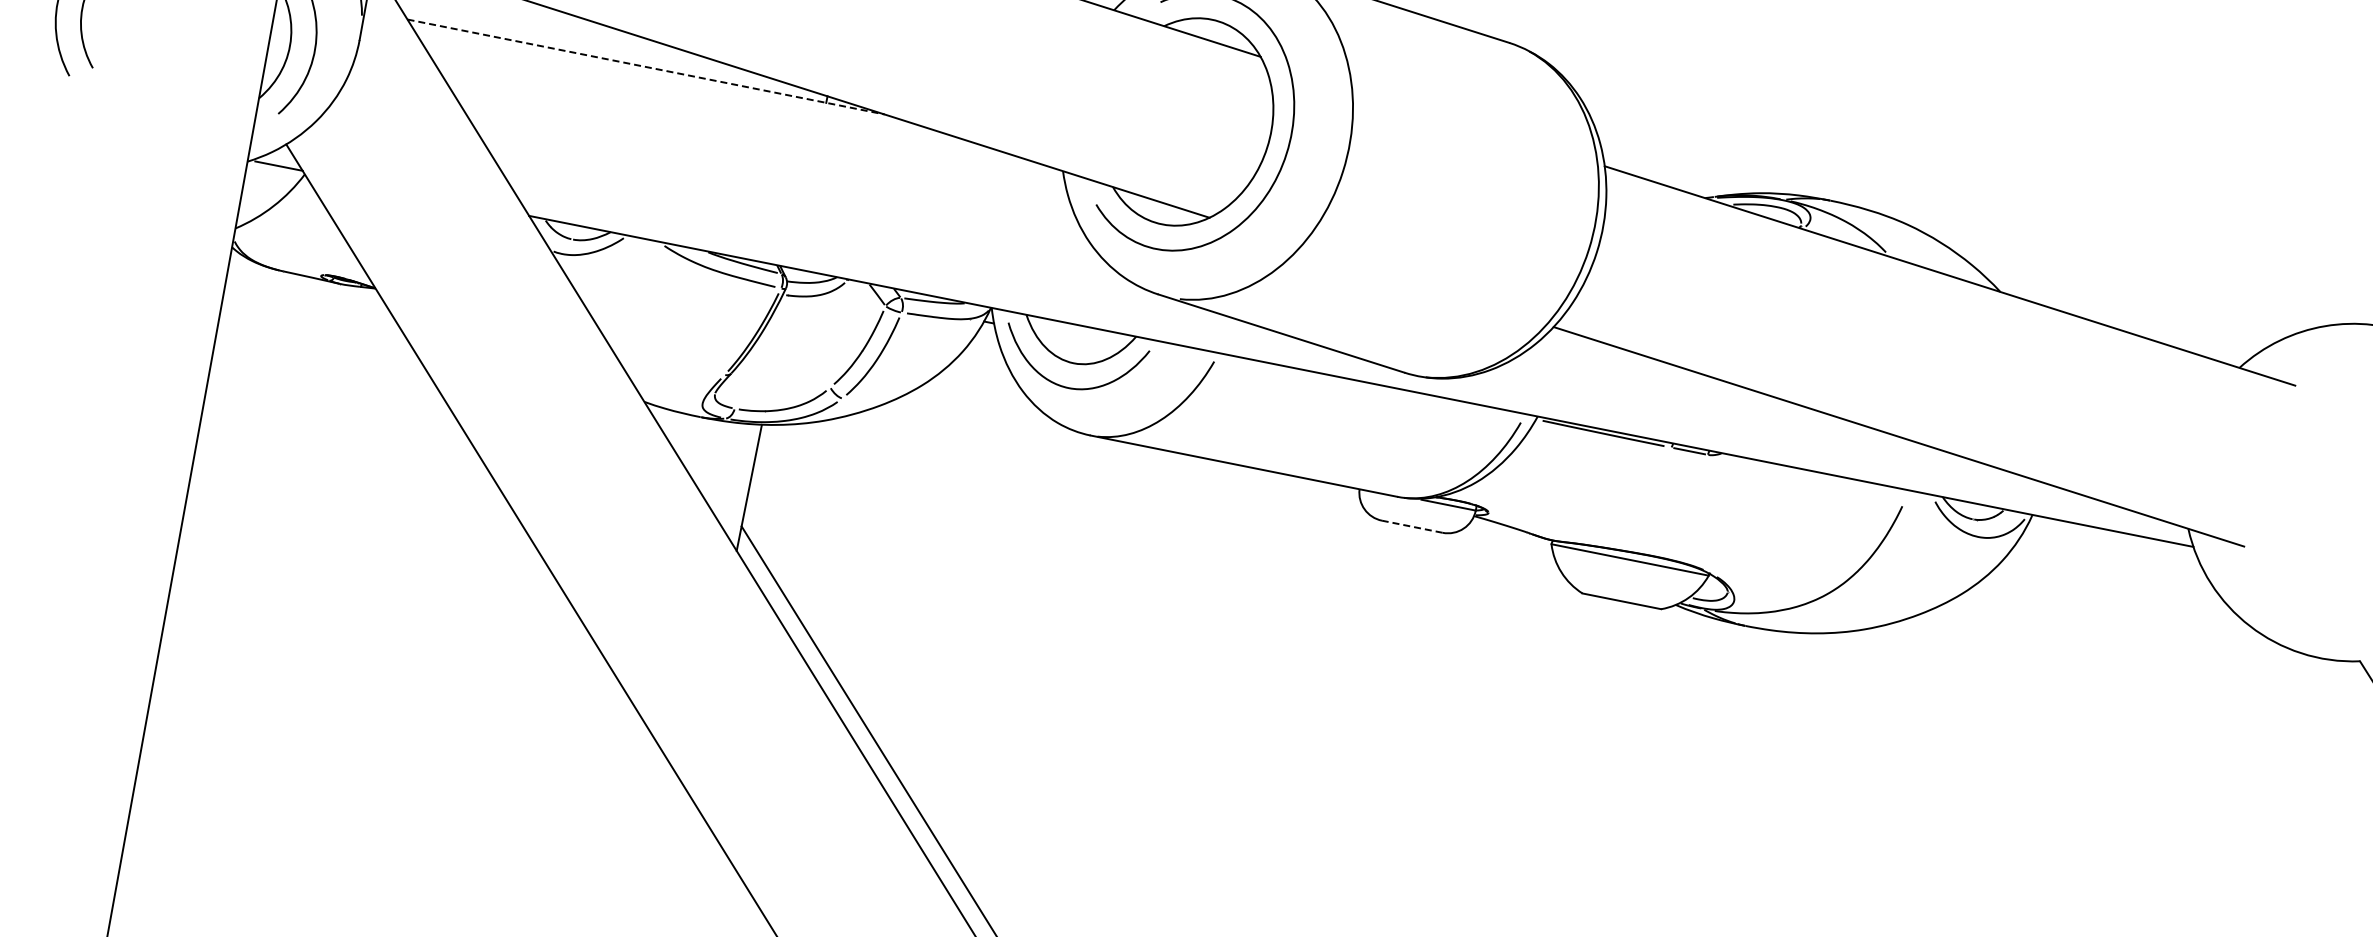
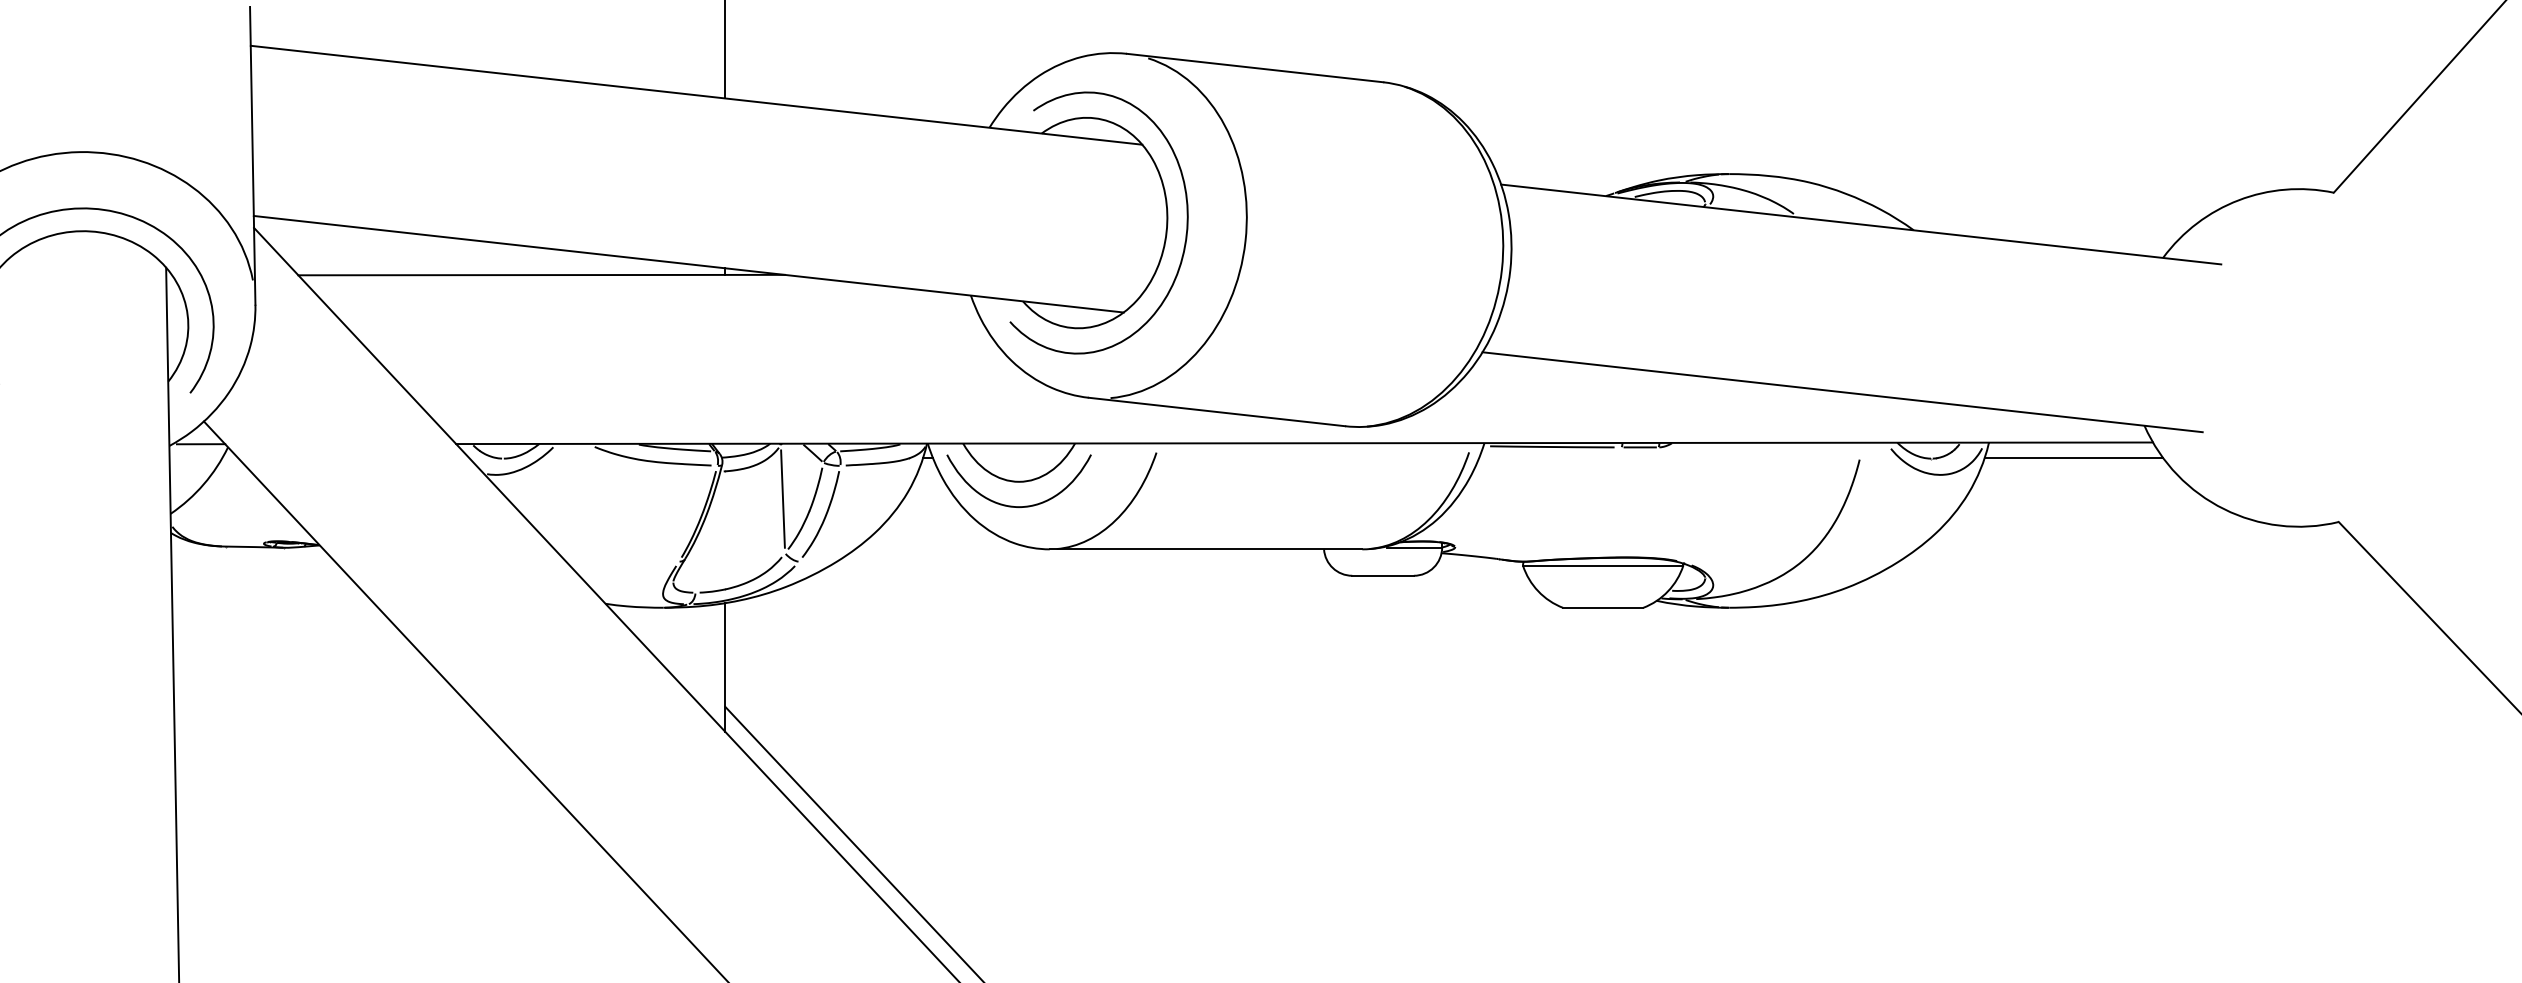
line: (646, 67) -> (542, 275), dashed -> solid
line: (838, 333) -> (782, 498), added
line: (1412, 526) -> (1383, 575), dashed -> solid
line: (2112, 547) -> (2073, 458), added

